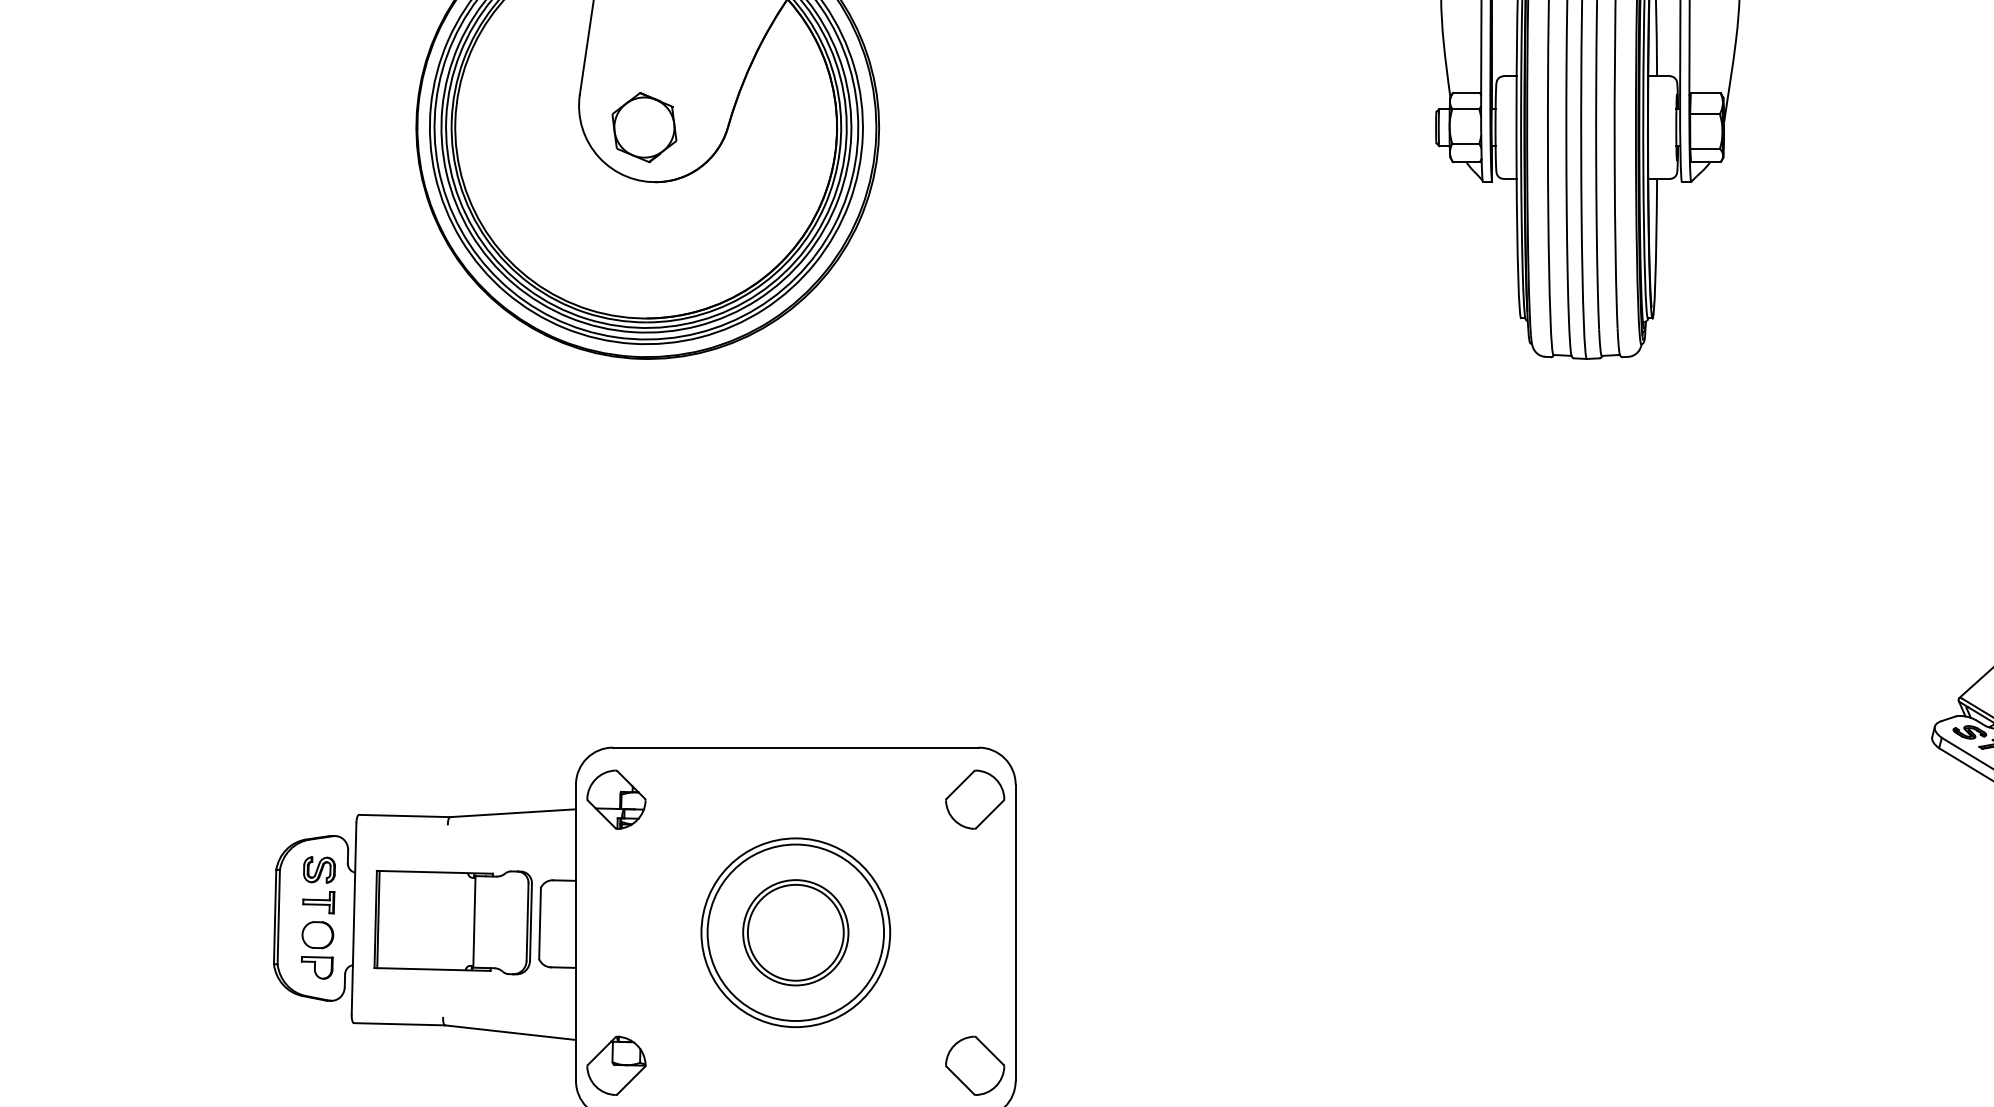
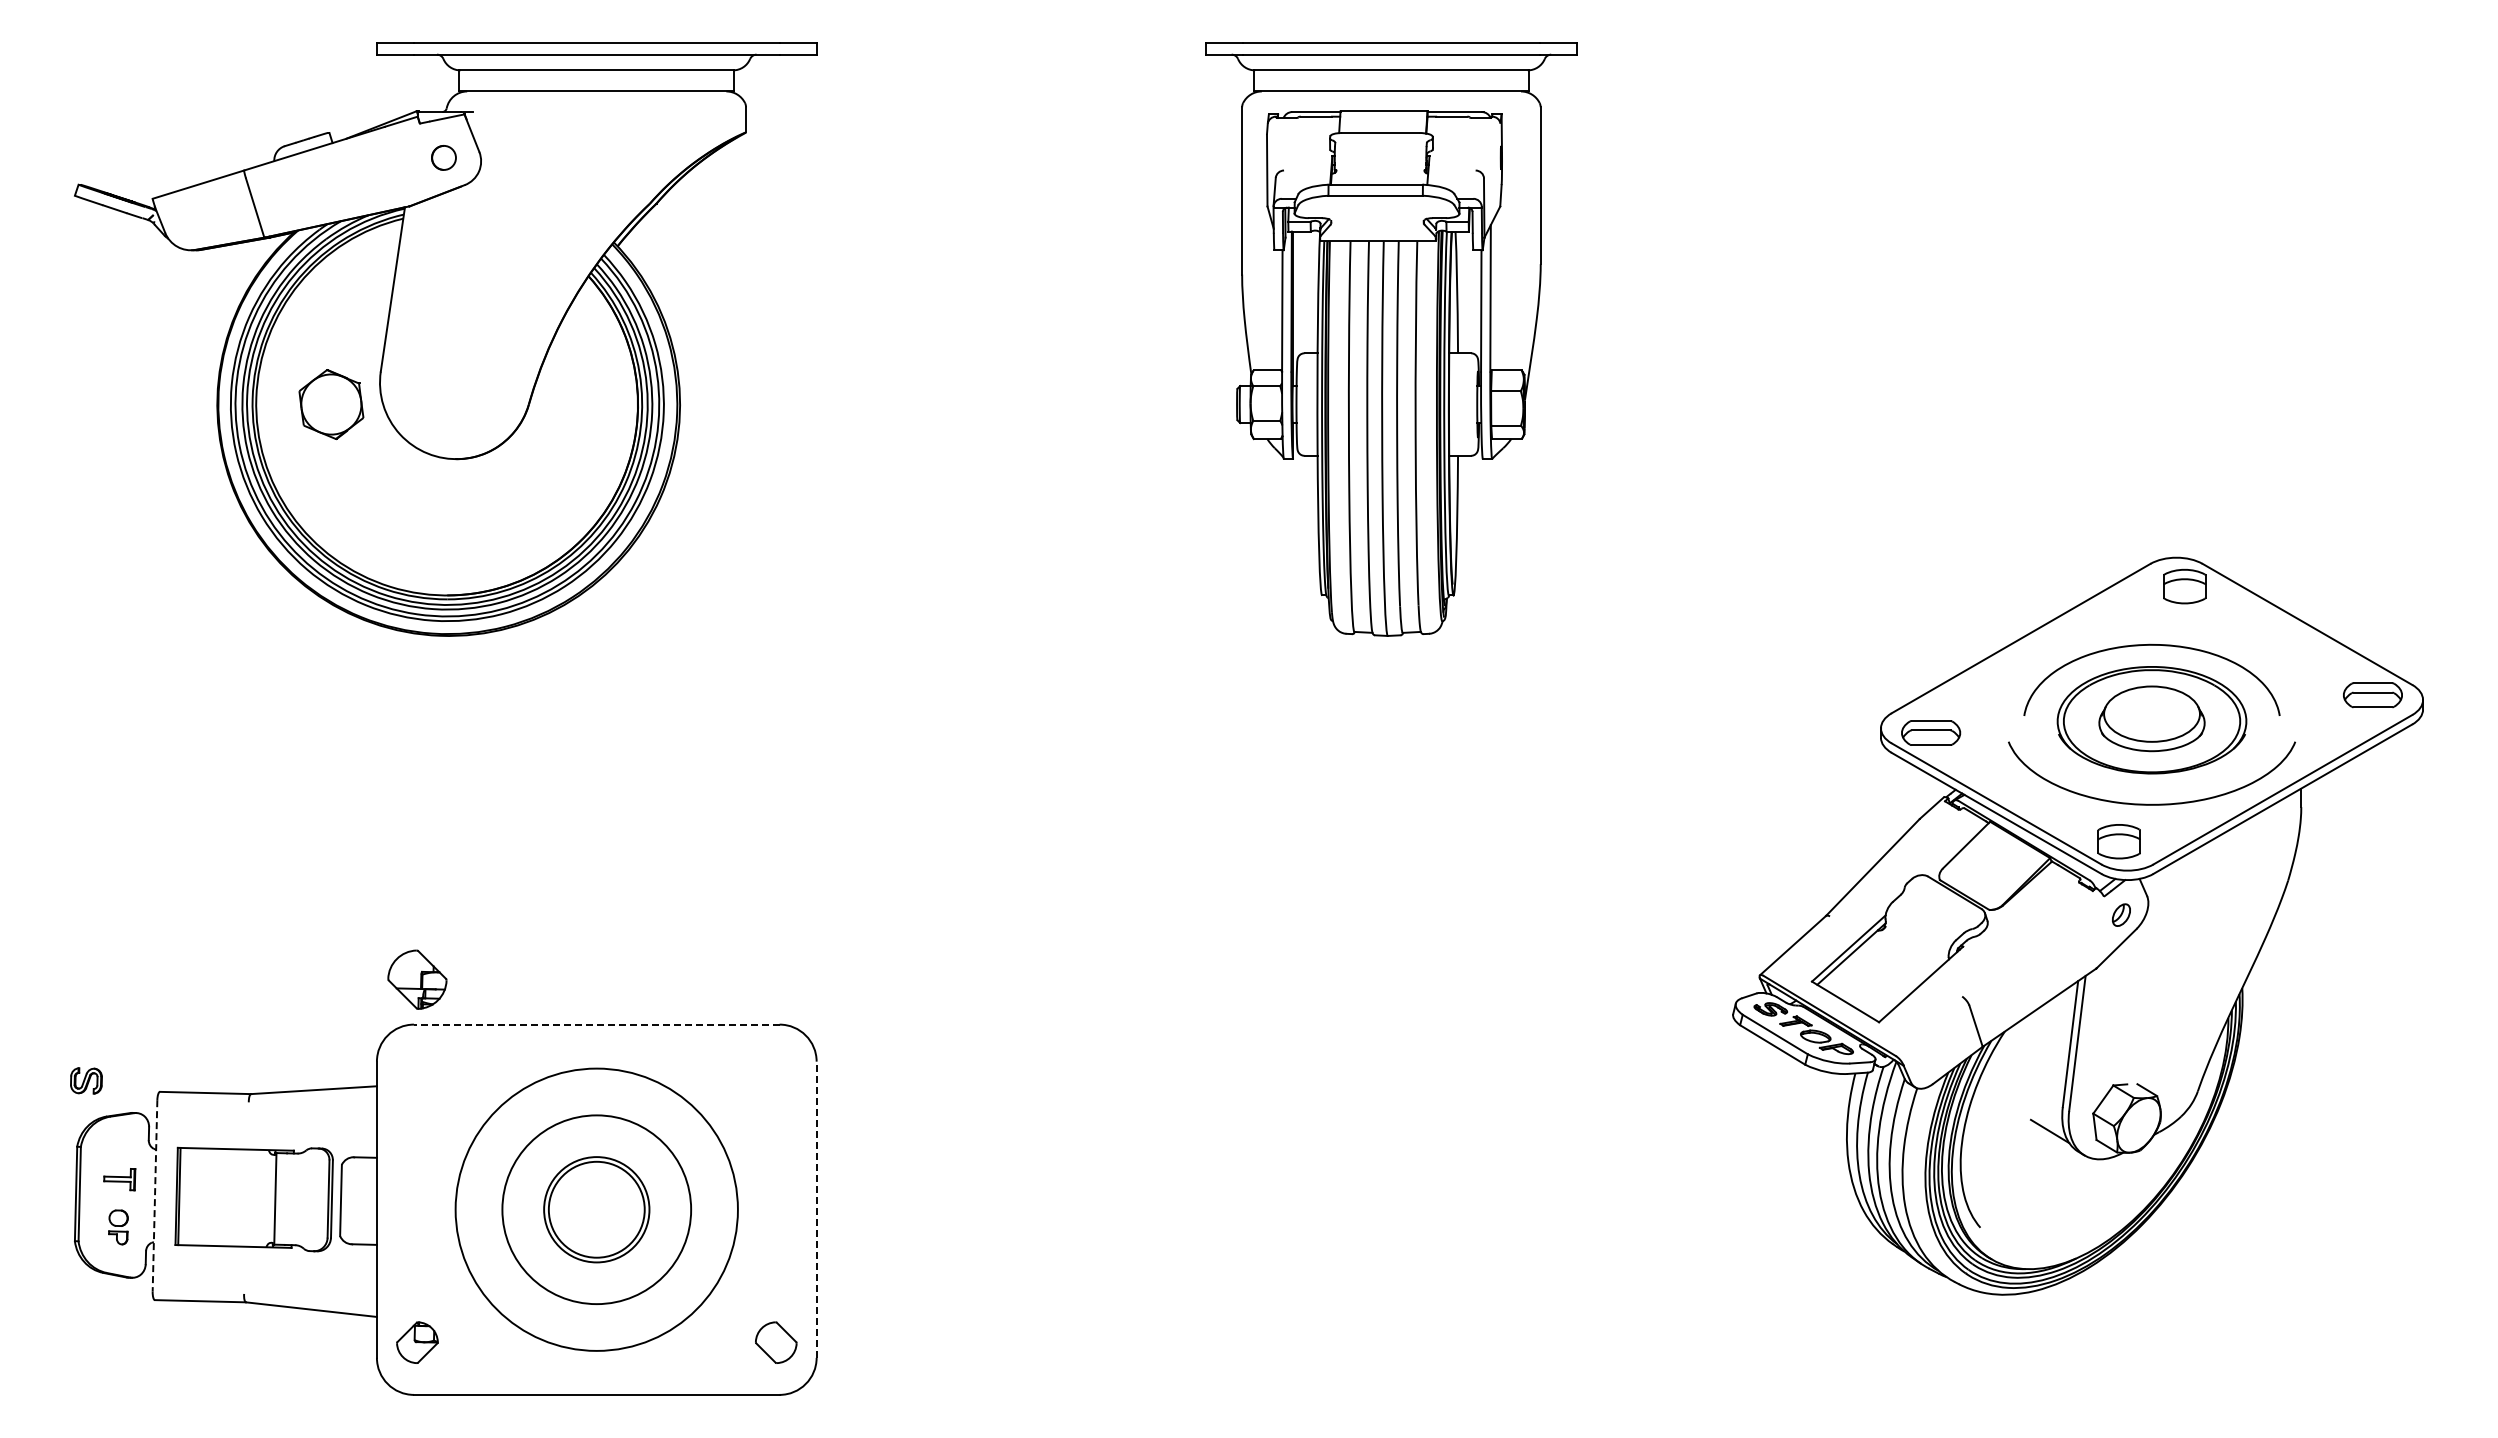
part: (644, 127) -> (331, 404), moved
line: (795, 747) -> (596, 1024), solid -> dashed
part: (616, 799) -> (417, 979), moved
part: (975, 799) -> (776, 1076), removed
part: (319, 869) -> (86, 1080), moved
line: (354, 918) -> (155, 1195), solid -> dashed
circle: (795, 932) -> (596, 1209), size x1.6
line: (1015, 932) -> (816, 1209), solid -> dashed
part: (317, 950) -> (118, 1227), size x0.6
part: (616, 1065) -> (417, 1342), size x0.7
part: (975, 1065) -> (776, 1342), size x0.7

